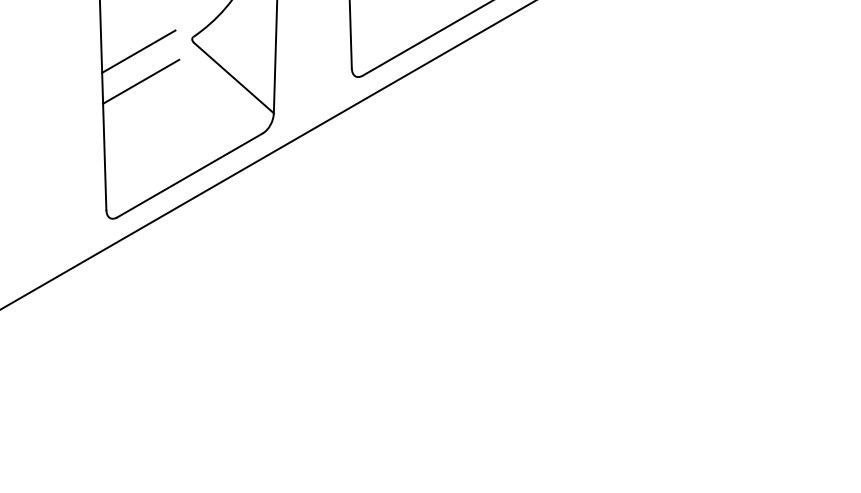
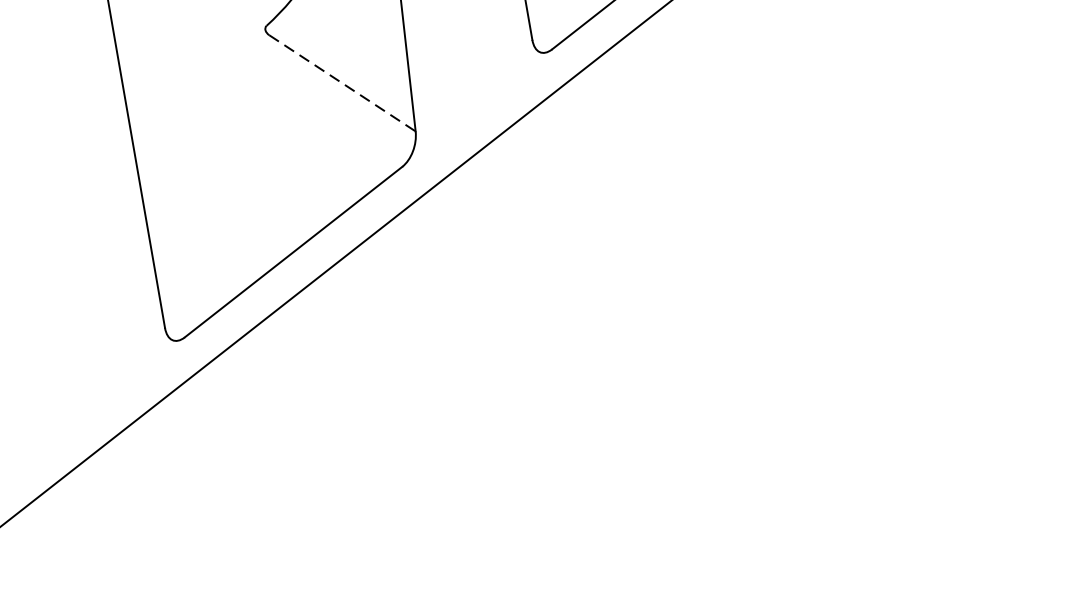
line: (138, 51) -> (180, 62), removed
line: (234, 78) -> (343, 83), solid -> dashed
line: (141, 81) -> (192, 110), removed

